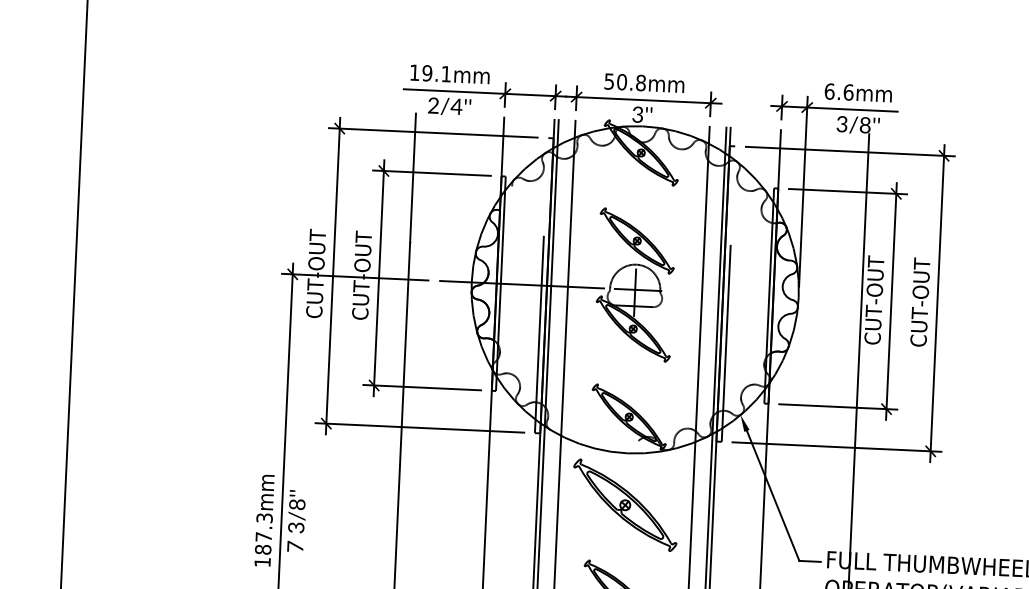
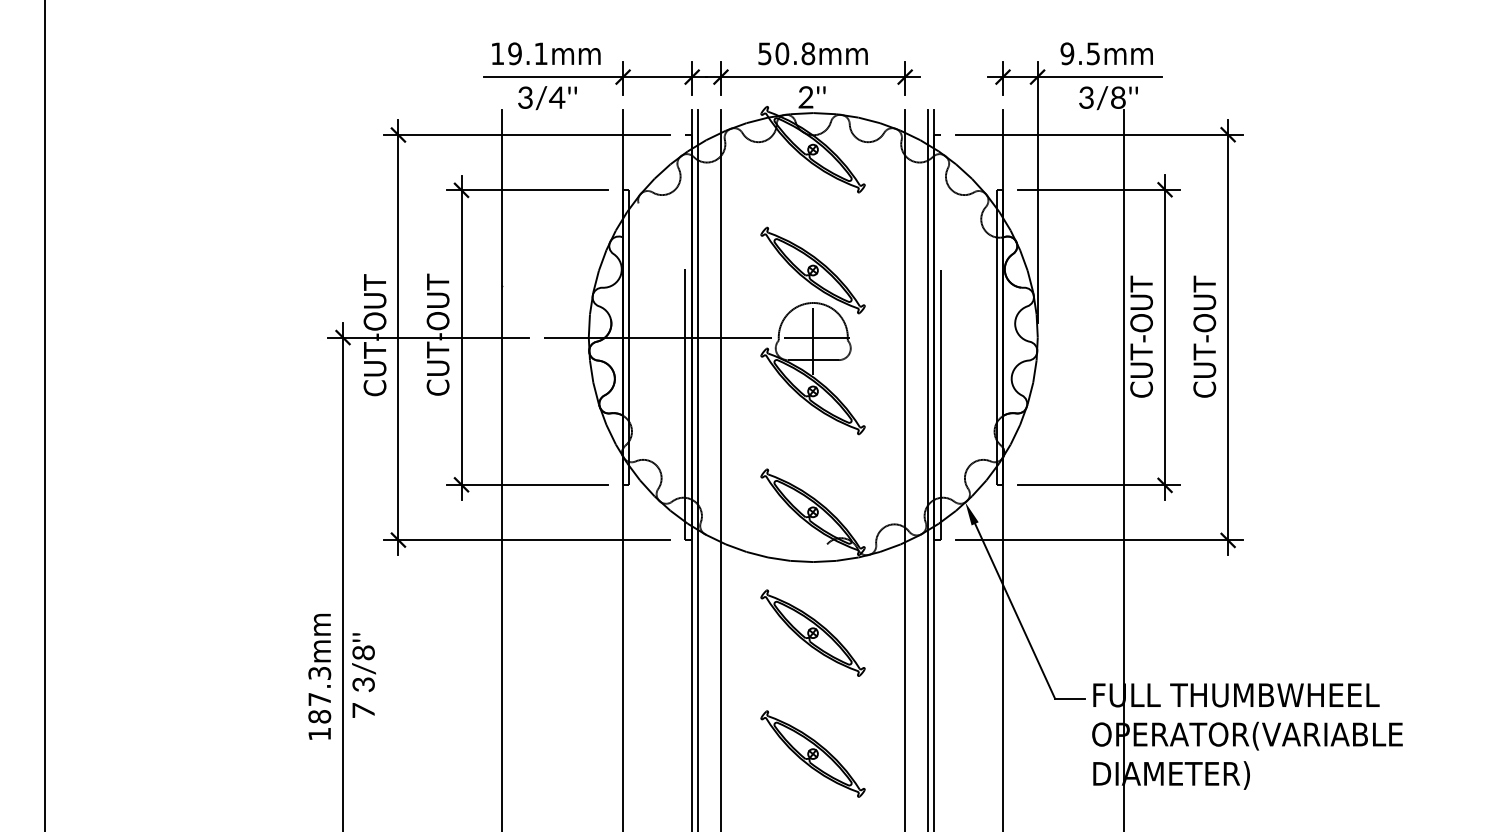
text: (839, 91) -> (1080, 53), 6.6mm -> 9.5mm
text: (433, 106) -> (525, 99), 2/4''\f] -> 3/4''\f]
text: (637, 116) -> (805, 99), 3''\f] -> 2''\f]
part: (624, 504) -> (812, 632), size x0.71

